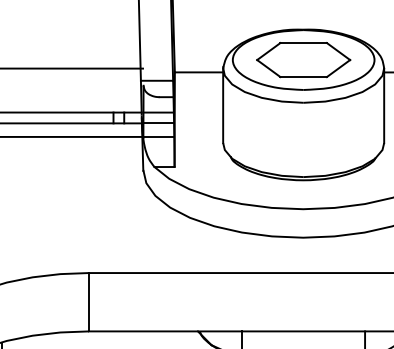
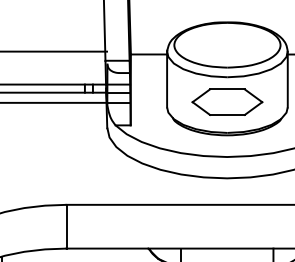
part: (303, 60) -> (227, 102), moved

